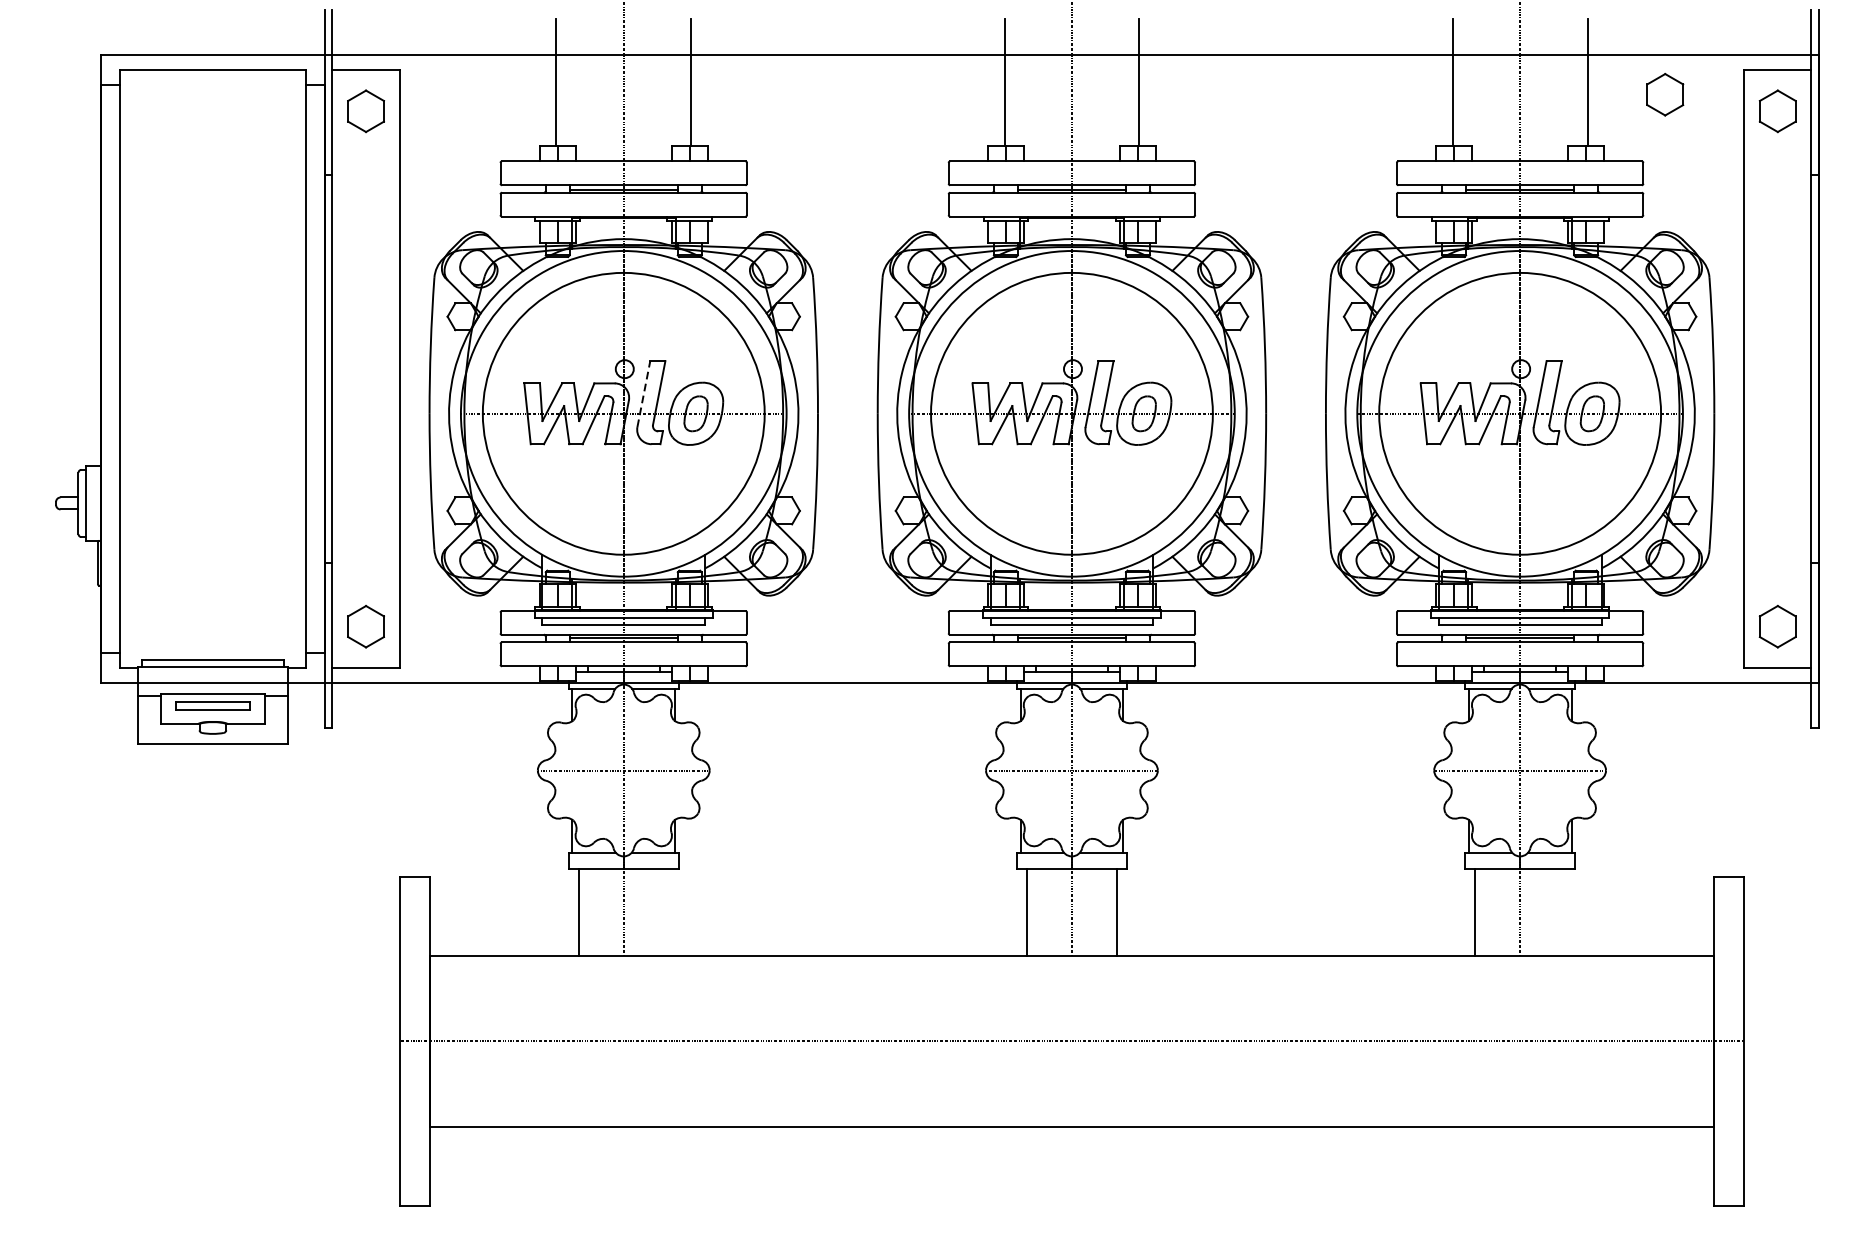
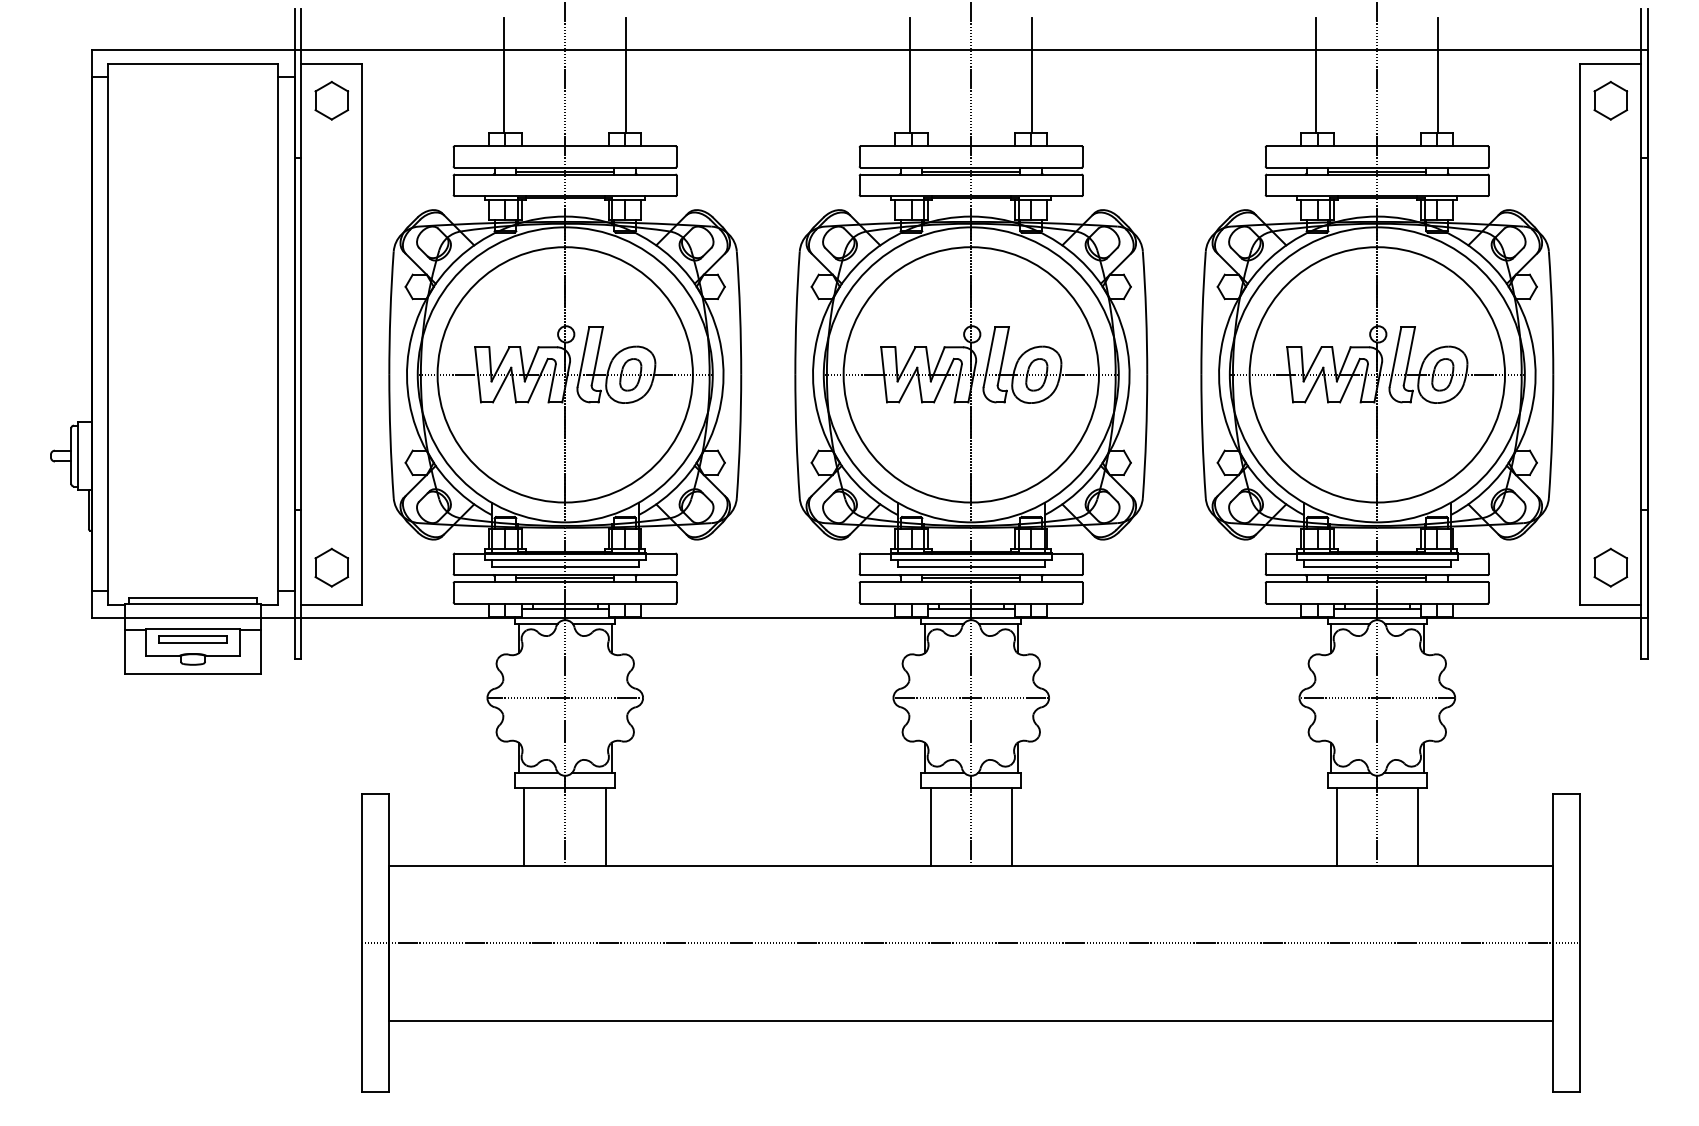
part: (1664, 94) -> (1508, 85), removed
line: (643, 393) -> (583, 356), dashed -> solid
line: (669, 912) -> (606, 826), added
line: (1565, 912) -> (1418, 826), added

